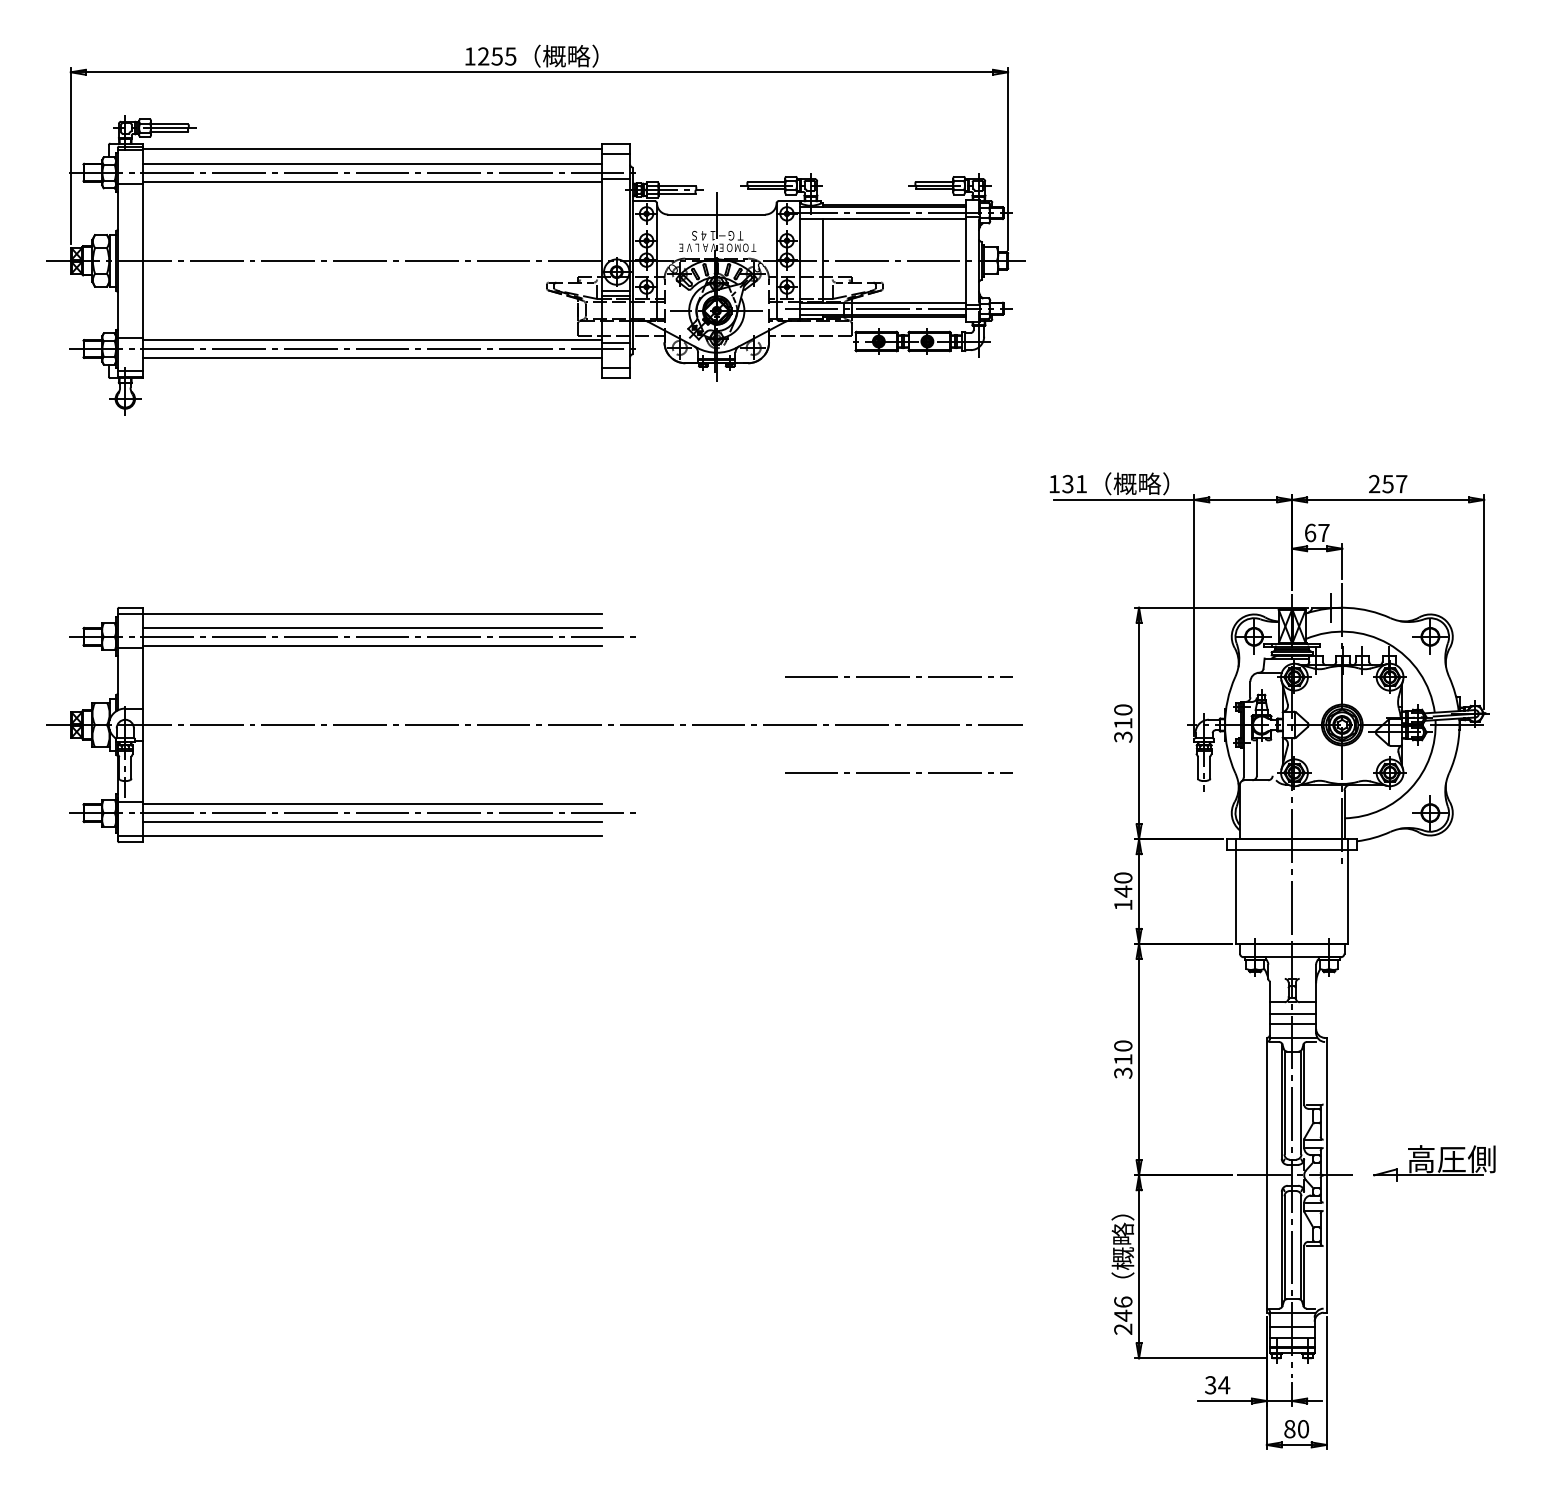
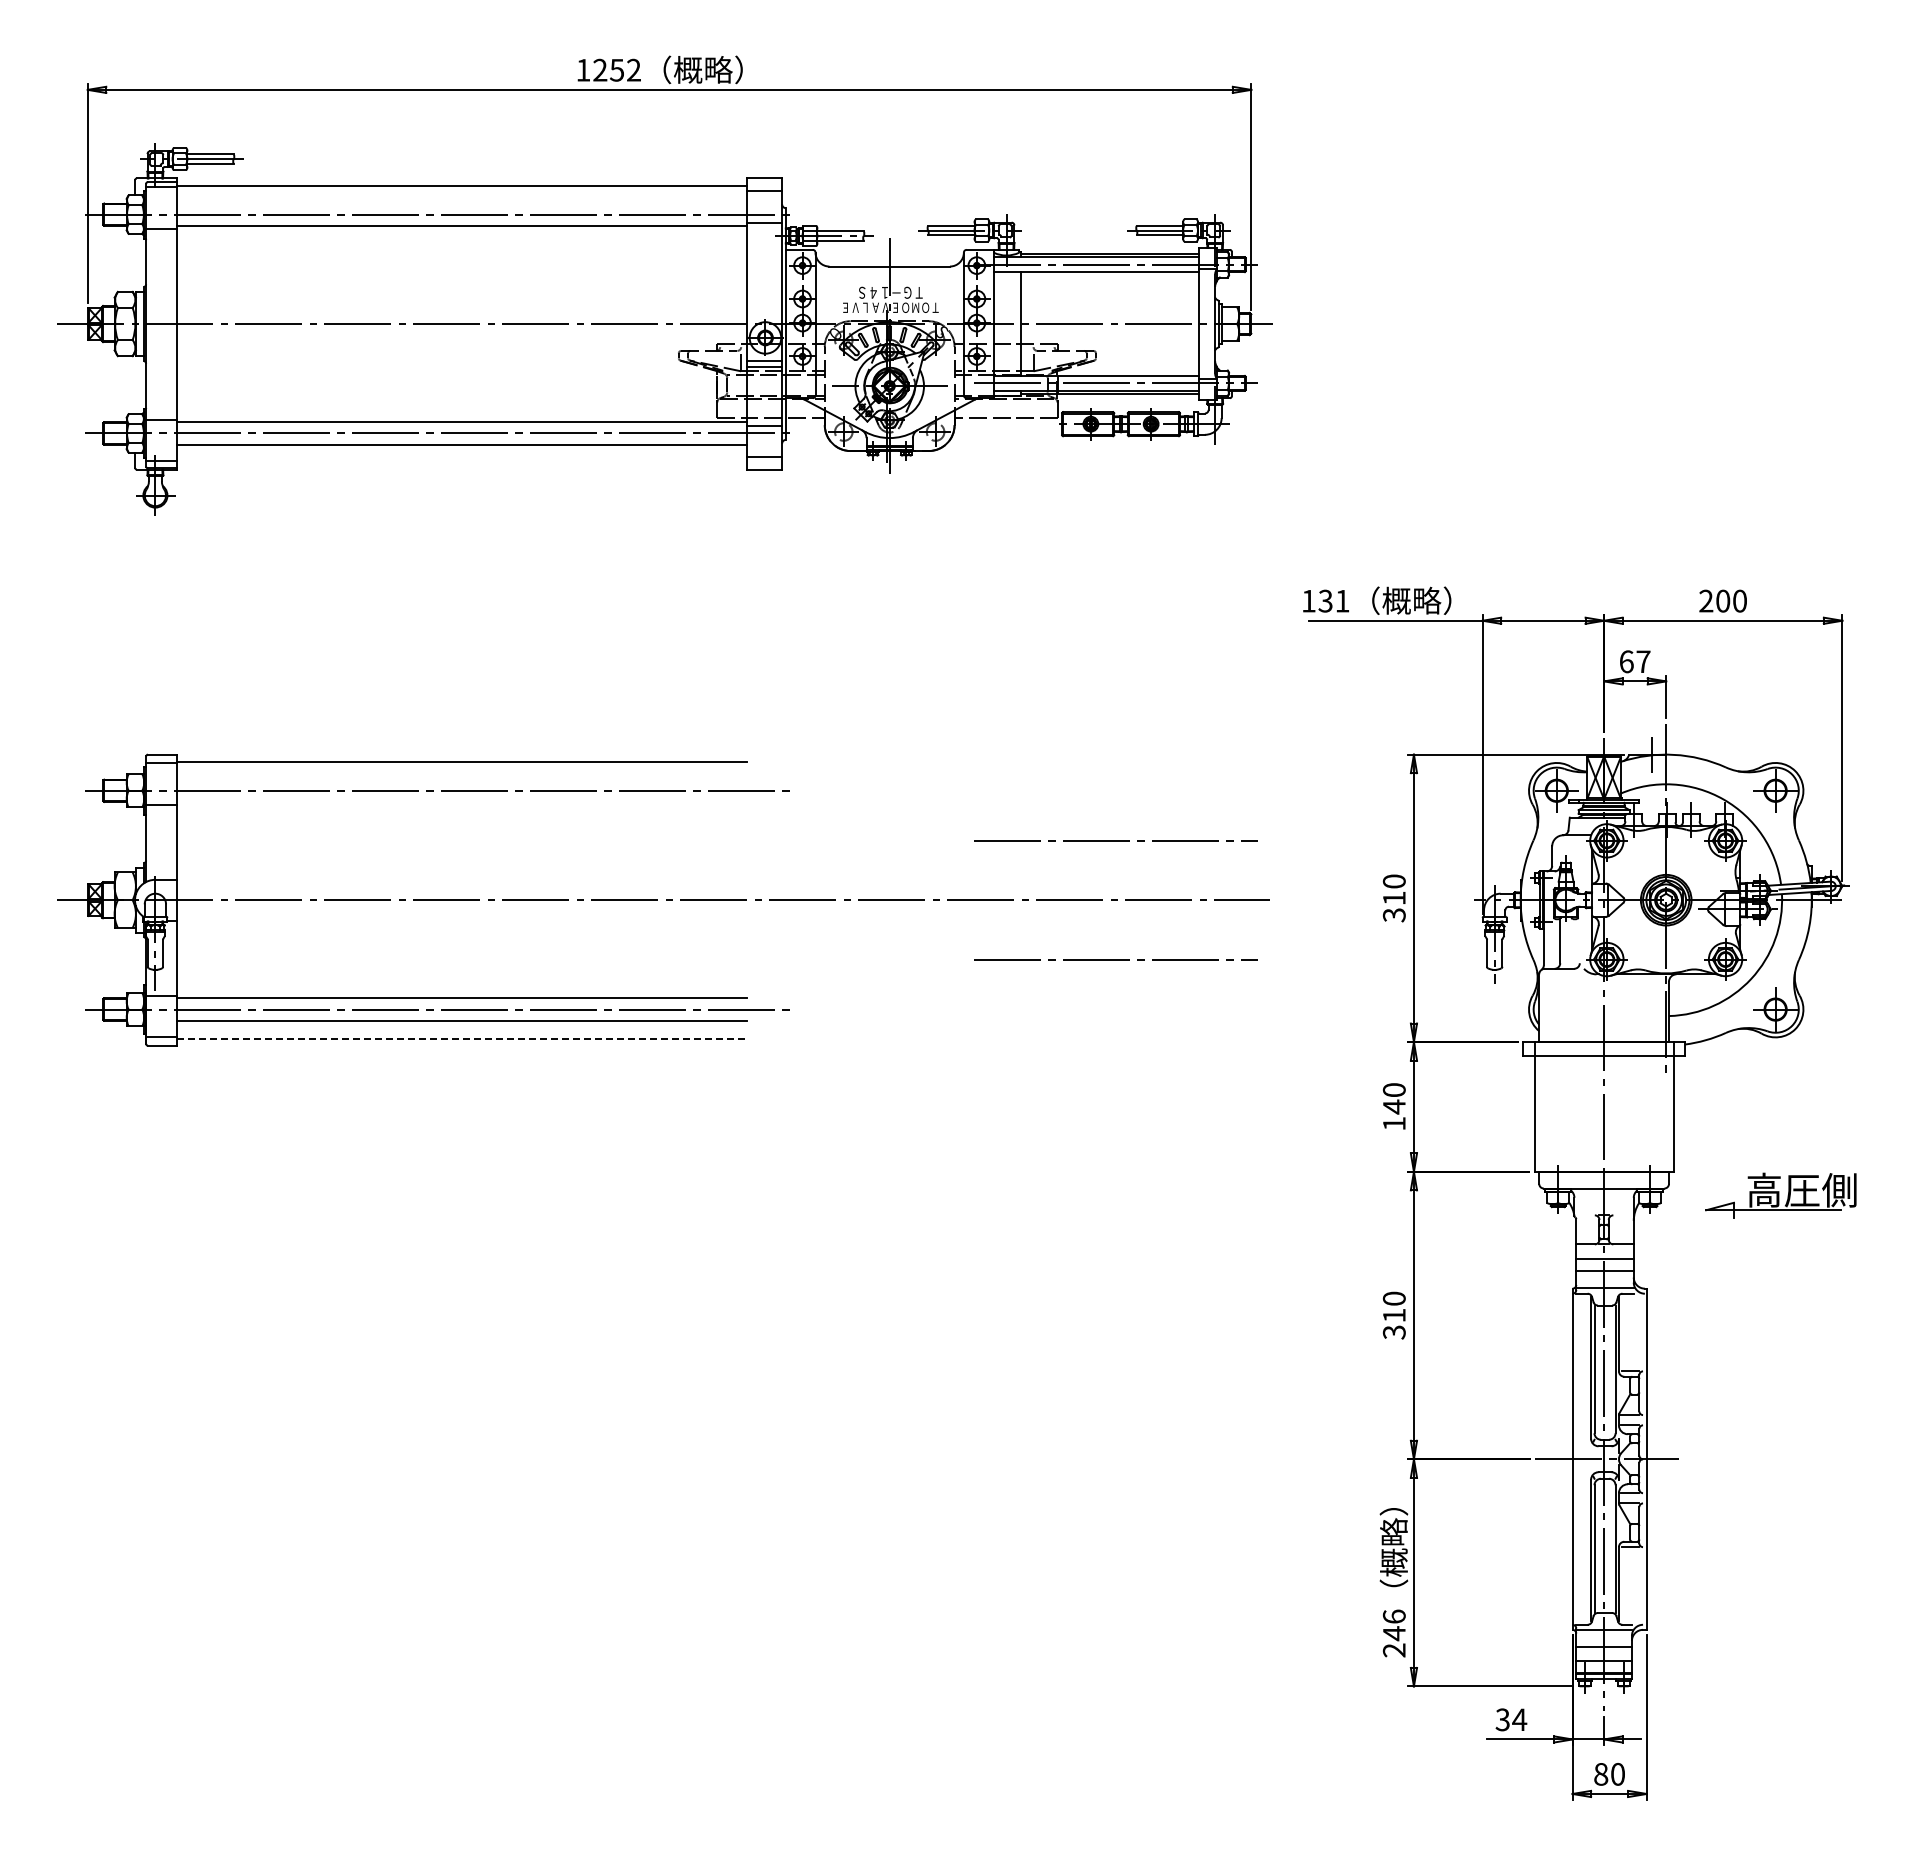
text: (510, 55) -> (633, 69), 1255 -> 1252
line: (371, 163) -> (461, 203), removed
text: (1394, 483) -> (1730, 600), 257 -> 200
line: (371, 627) -> (461, 779), removed
line: (371, 645) -> (461, 801), removed
line: (372, 836) -> (462, 1038), solid -> dashed
part: (1434, 1163) -> (1780, 1195), moved

